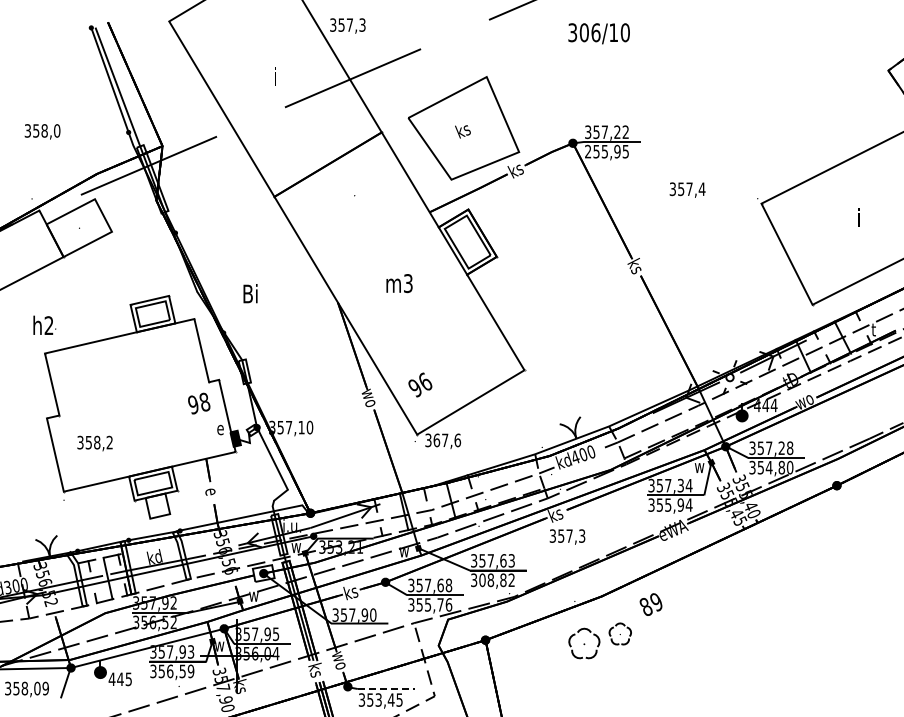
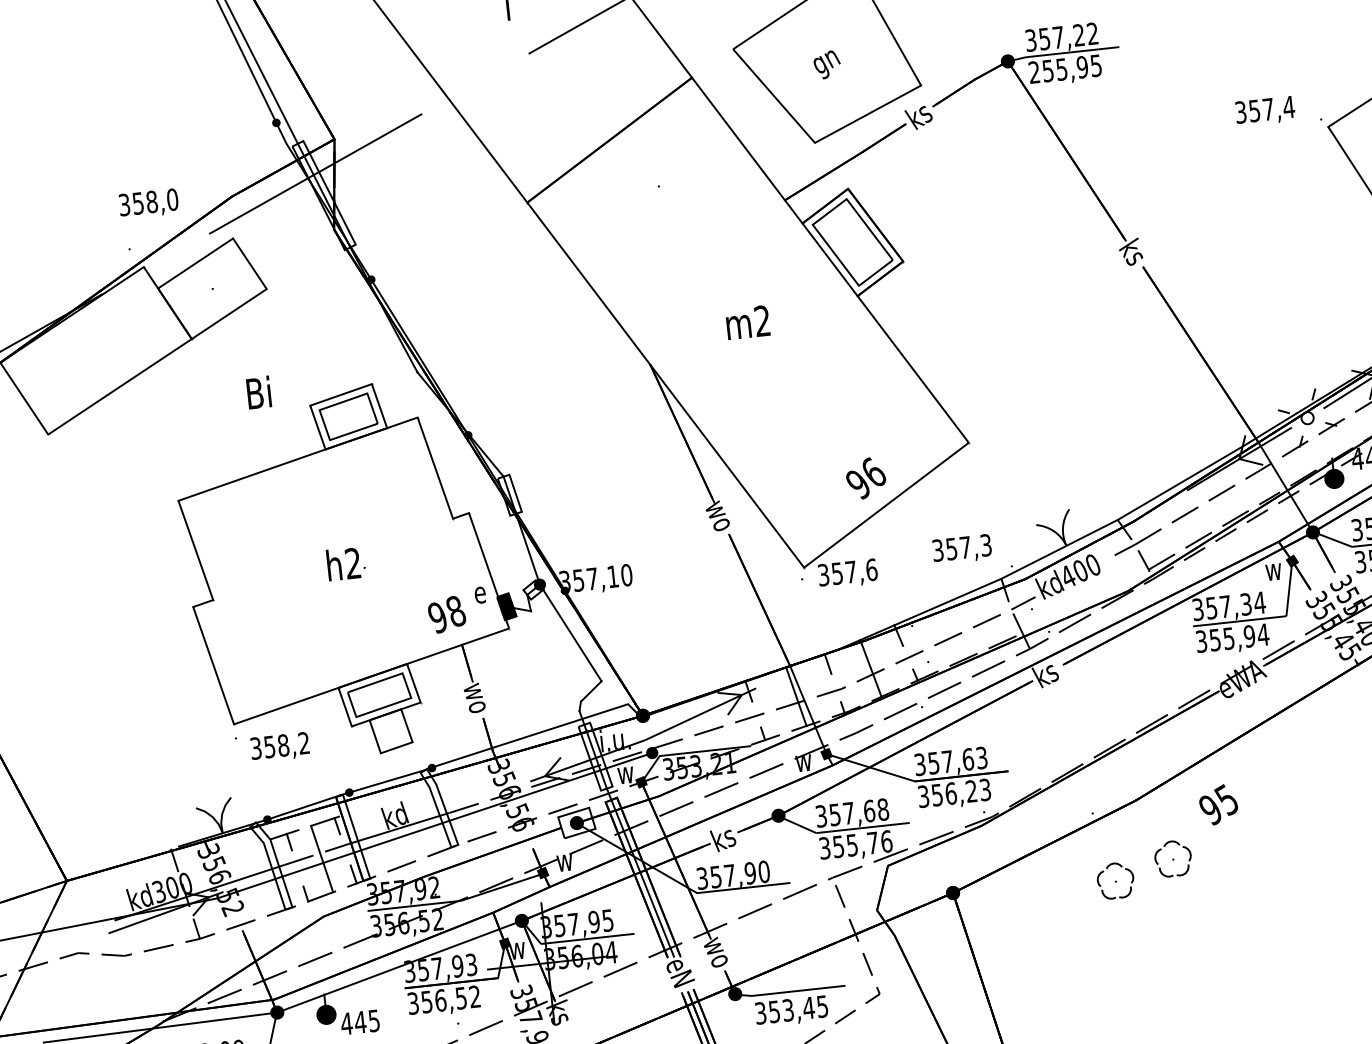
text: (42, 131) -> (148, 203), moved
text: (463, 133) -> (826, 64), ks -> gn
text: (687, 189) -> (1265, 110), moved
text: (408, 283) -> (762, 320), m3 -> m2
text: (250, 293) -> (258, 392), moved
text: (44, 324) -> (345, 562), moved
text: (420, 384) -> (866, 477), moved
text: (199, 403) -> (447, 614), moved
text: (436, 440) -> (836, 573), 367,6 -> 357,6
text: (94, 443) -> (279, 747), moved
text: (210, 491) -> (474, 697), e -> wo
text: (567, 536) -> (962, 548), moved
text: (496, 580) -> (960, 793), 308,82 -> 356,23
text: (650, 604) -> (1217, 804), 89 -> 95
part: (583, 643) -> (1114, 880), size x0.71
text: (316, 670) -> (680, 972), ks -> eN
text: (190, 671) -> (474, 997), 356,59 -> 356,52
line: (386, 689) -> (799, 991), dashed -> solid

